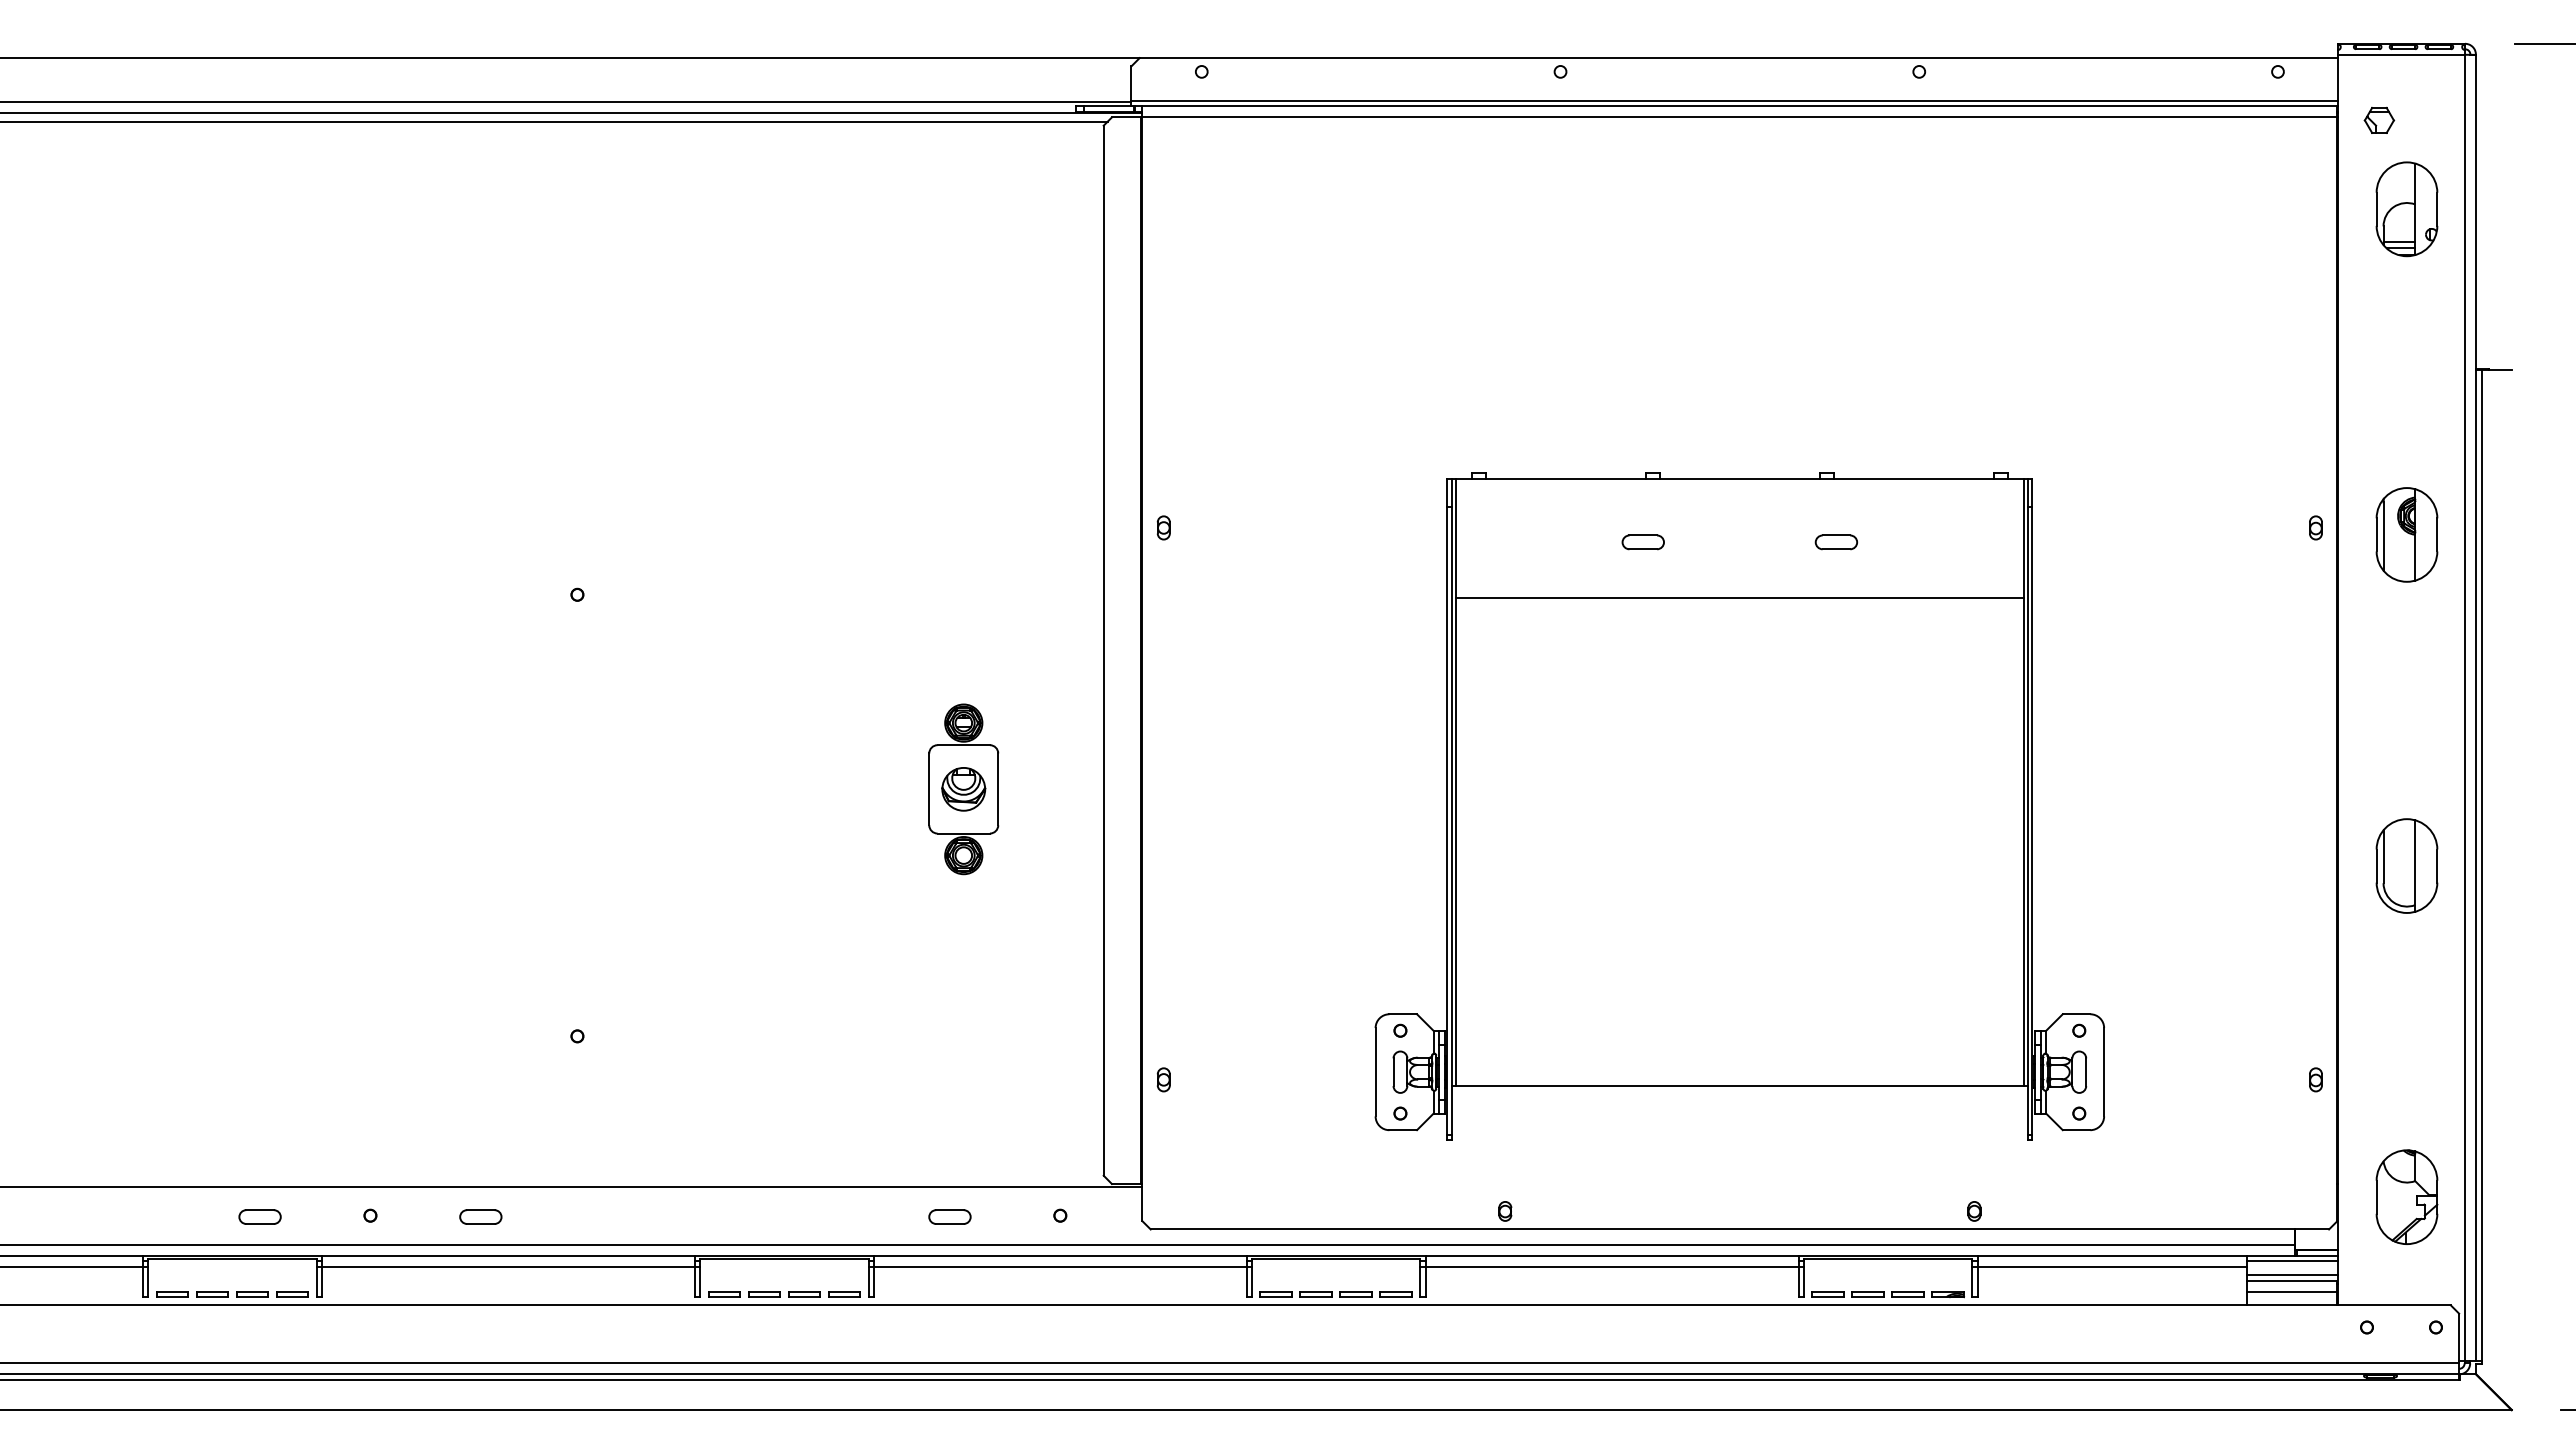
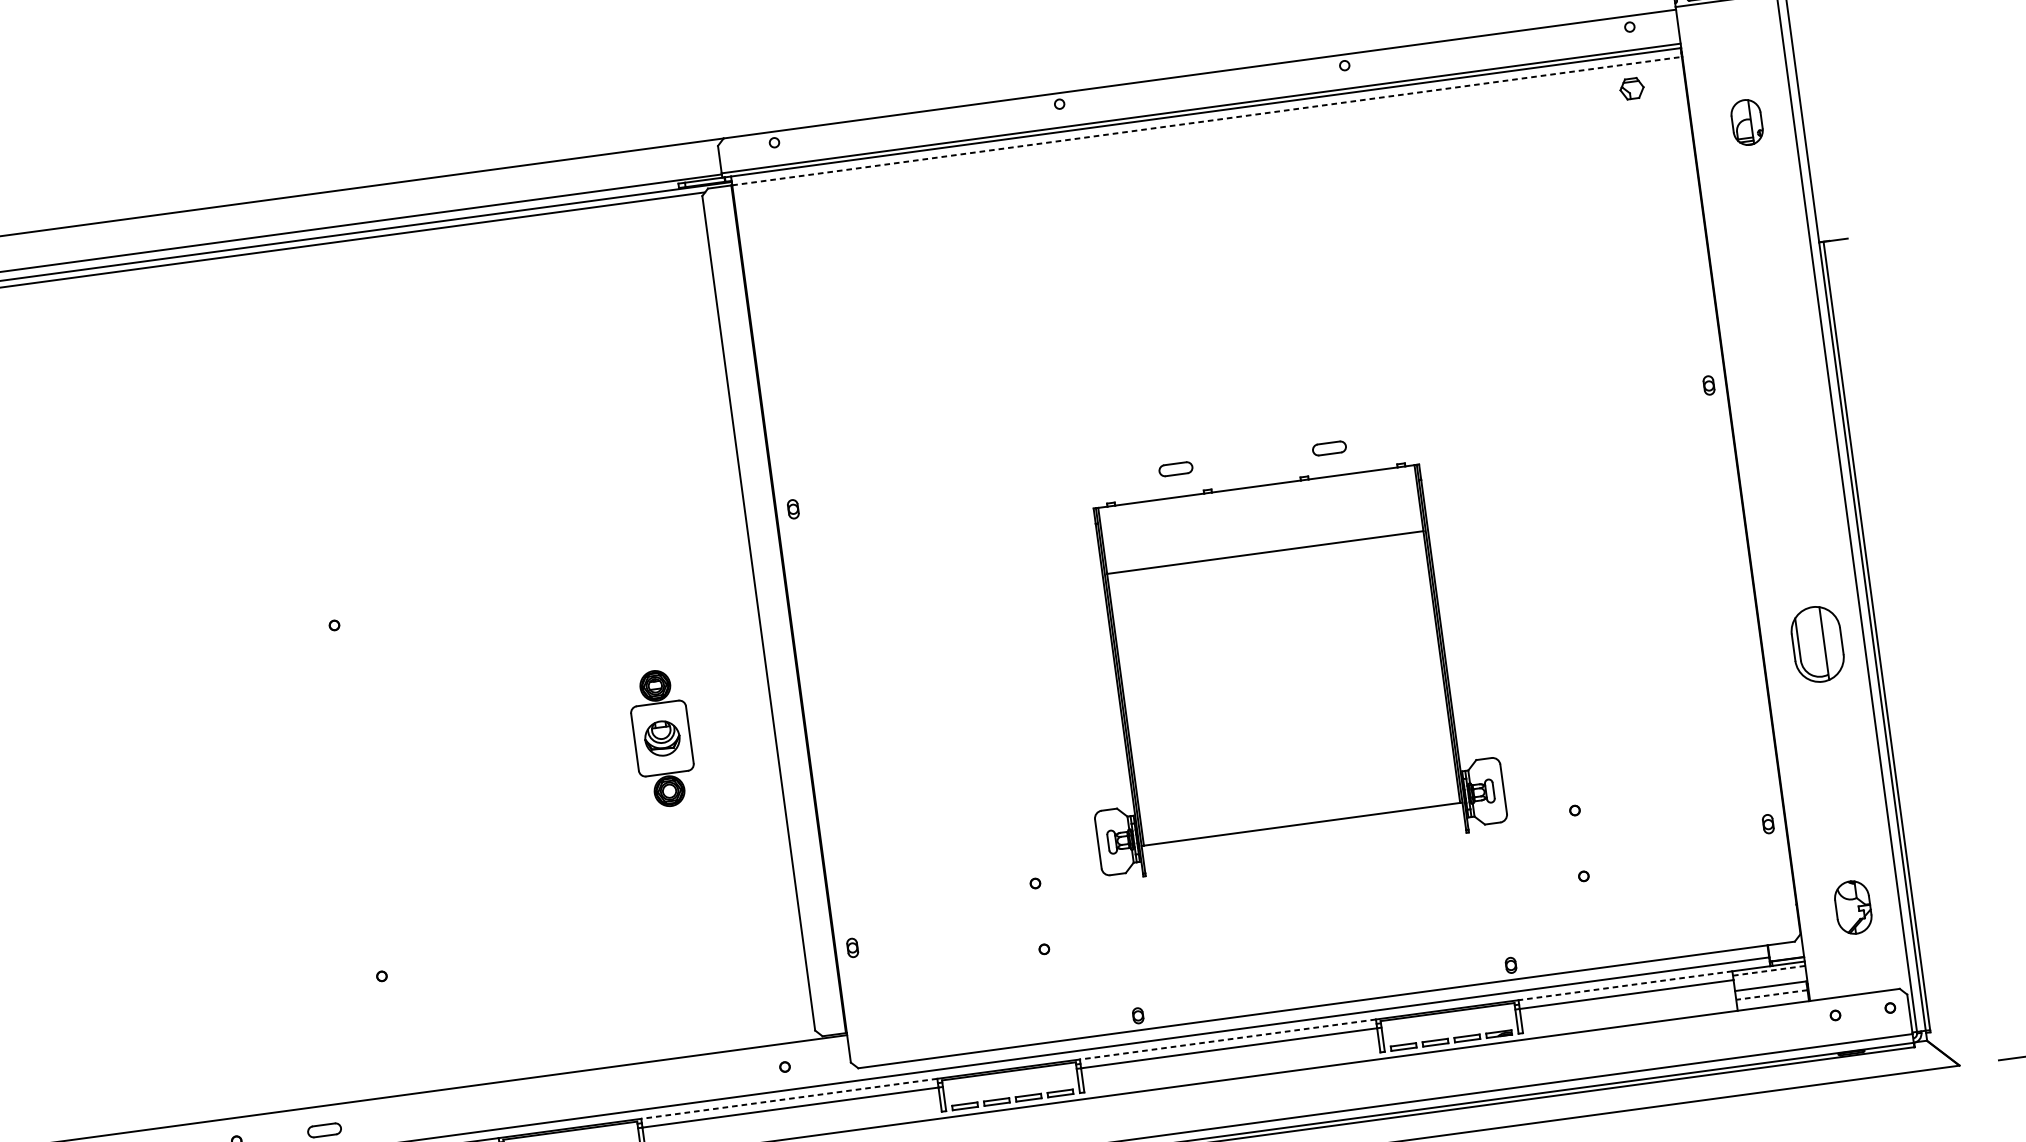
line: (1740, 117) -> (1207, 121), solid -> dashed
part: (2379, 119) -> (1632, 88), moved
part: (2406, 209) -> (1746, 122), size x0.6
part: (2406, 534) -> (1781, 380), removed
part: (1739, 806) -> (1280, 668), size x0.7
part: (2406, 1196) -> (1852, 907), size x0.7
part: (949, 1216) -> (697, 1079), removed
line: (1059, 1255) -> (788, 1098), solid -> dashed
line: (1611, 1255) -> (1227, 1039), solid -> dashed
line: (2112, 1255) -> (1625, 985), solid -> dashed
line: (2292, 1261) -> (1769, 971), solid -> dashed
line: (2291, 1275) -> (1769, 982), removed
line: (2291, 1291) -> (1771, 994), solid -> dashed

